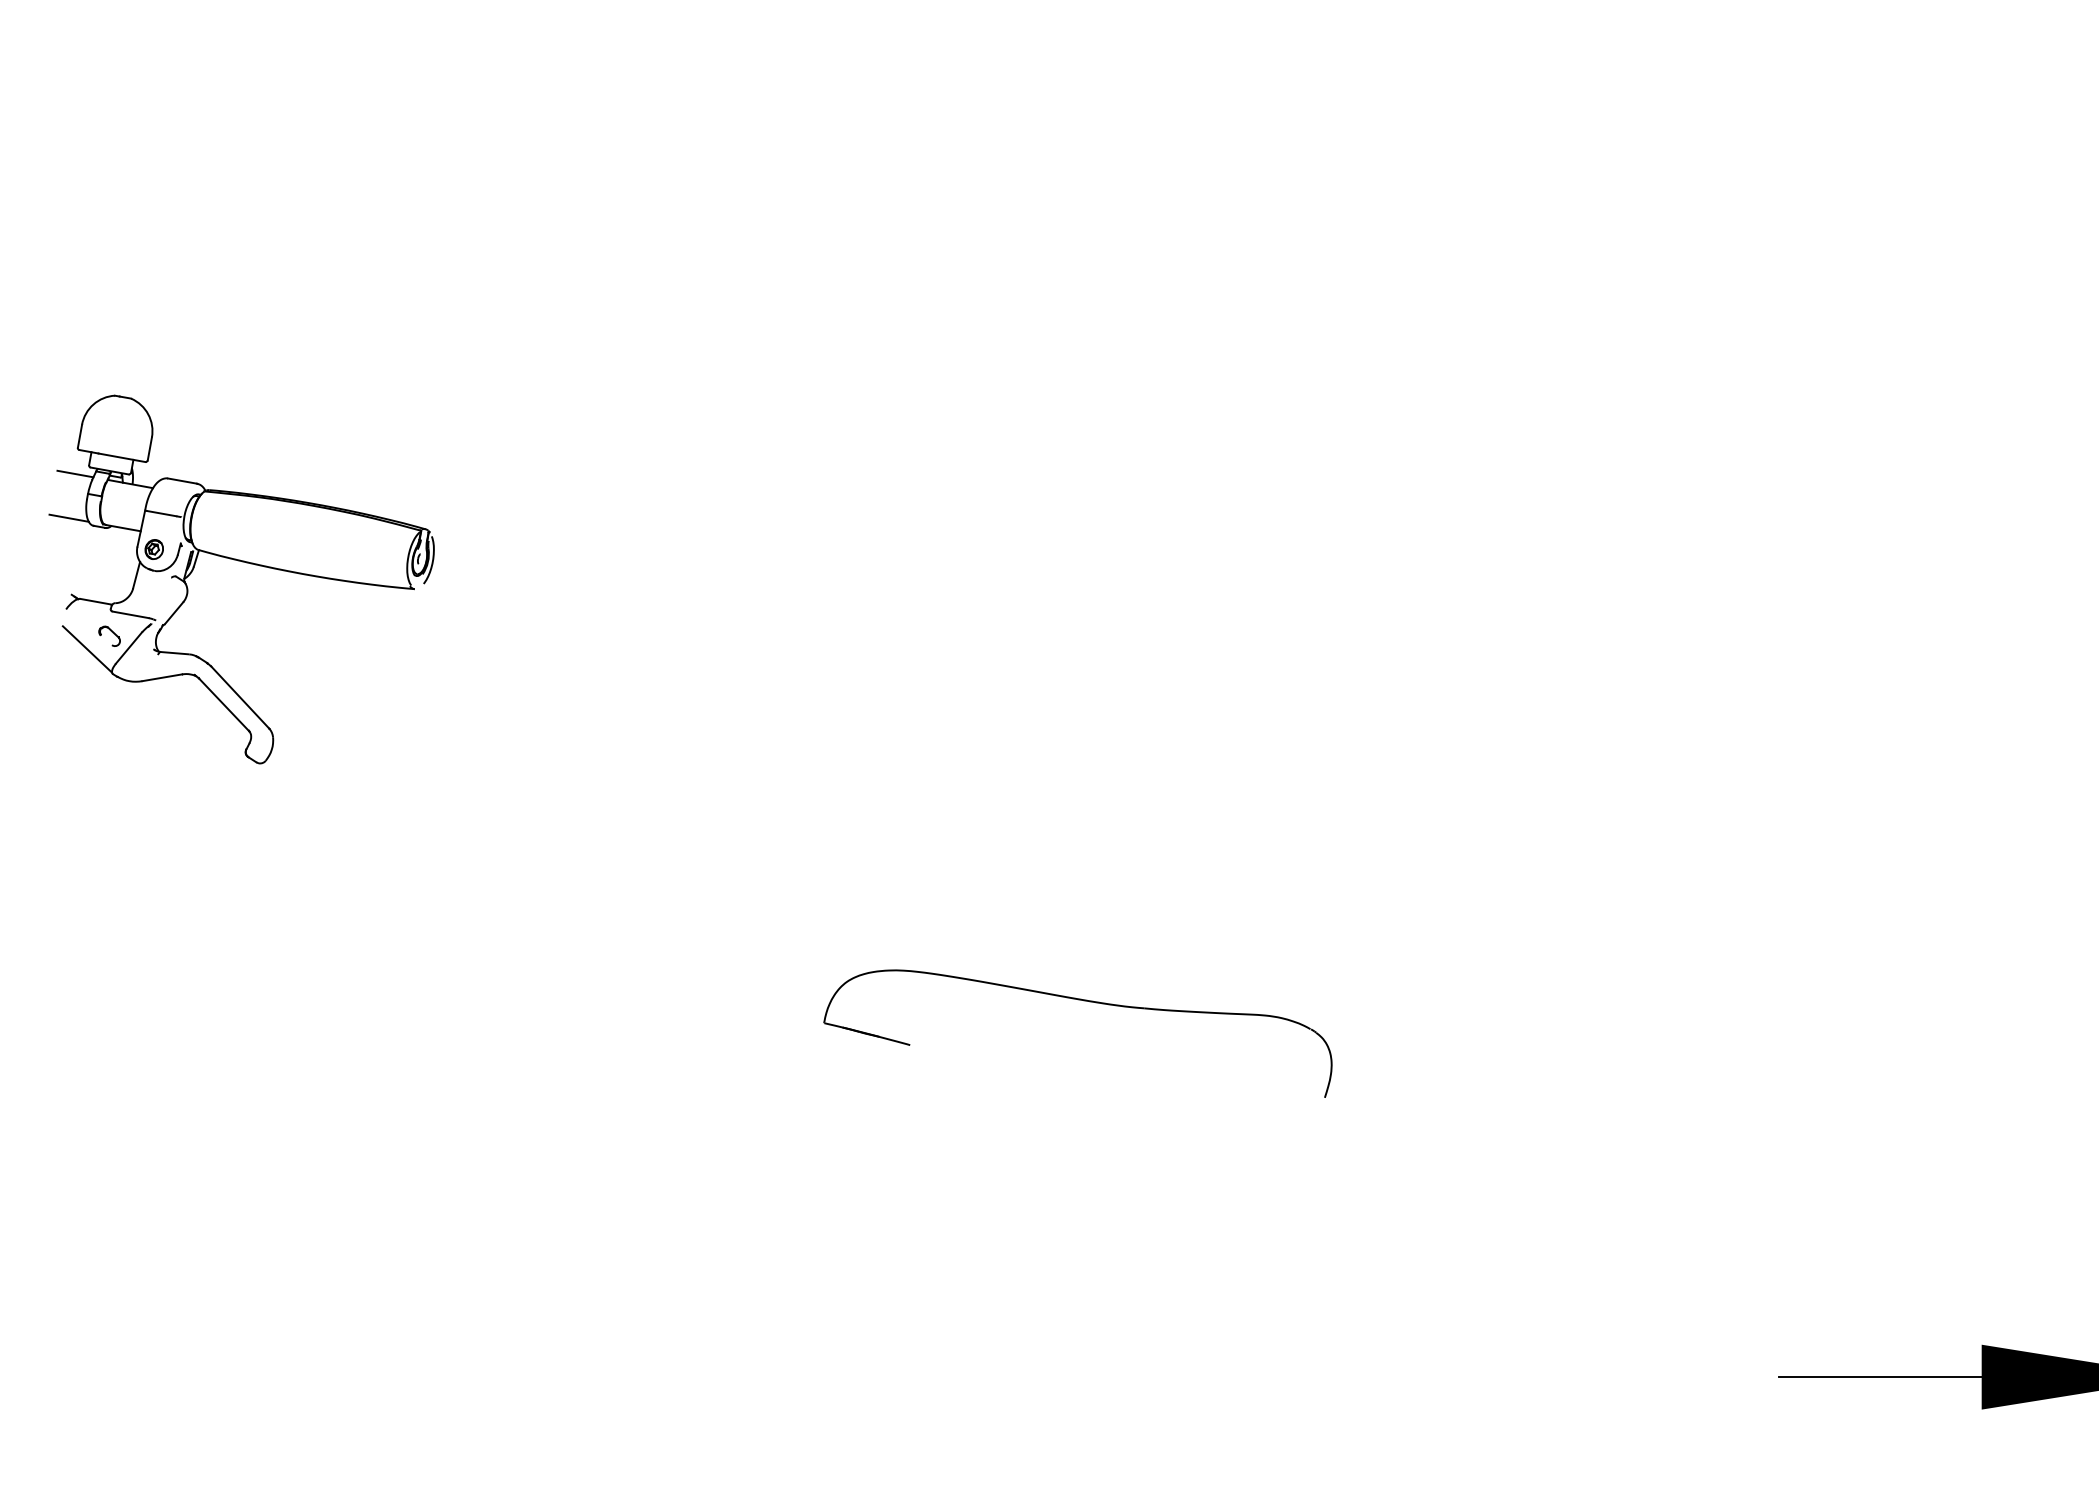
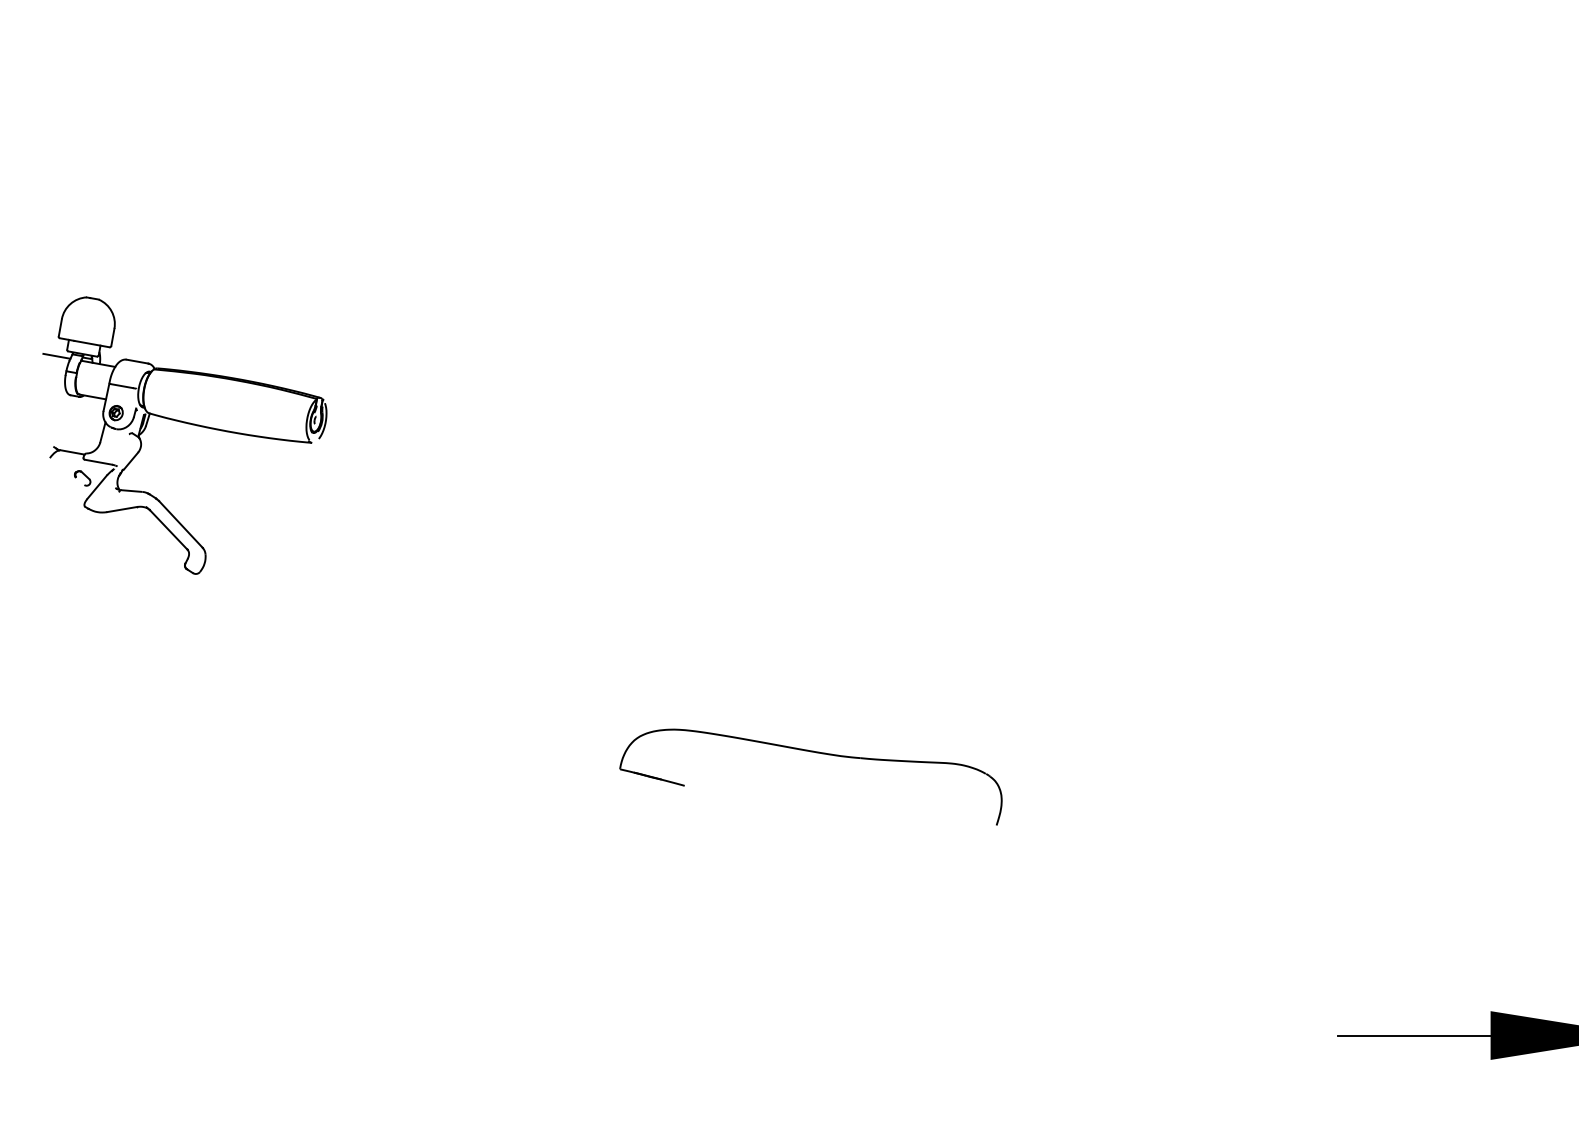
line: (68, 517) -> (51, 389), removed
line: (86, 649) -> (65, 488), removed

